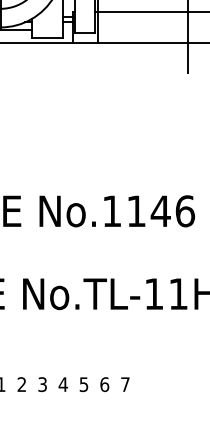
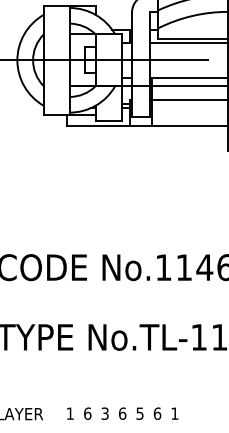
text: (21, 384) -> (87, 413), 2 -> 6
text: (63, 384) -> (122, 413), 4 -> 6
text: (124, 384) -> (174, 413), 7 -> 1

